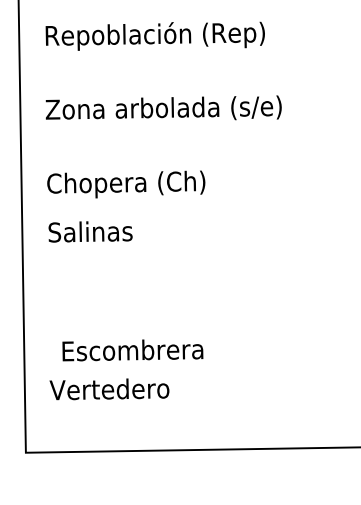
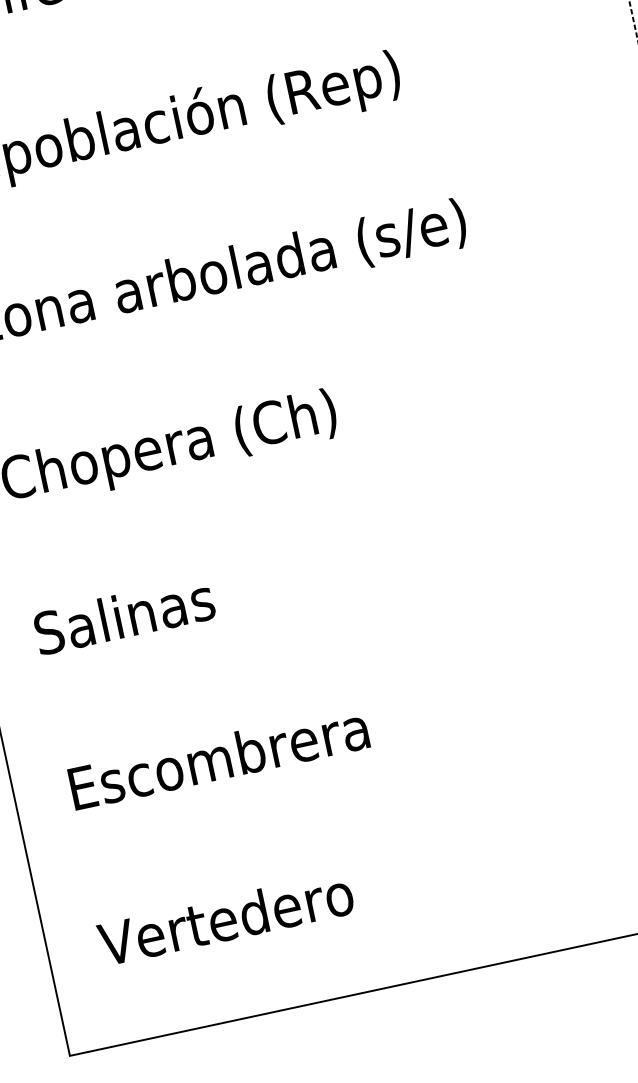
text: (90, 231) -> (124, 615), moved
text: (132, 350) -> (218, 758), moved
text: (109, 389) -> (225, 919), moved

